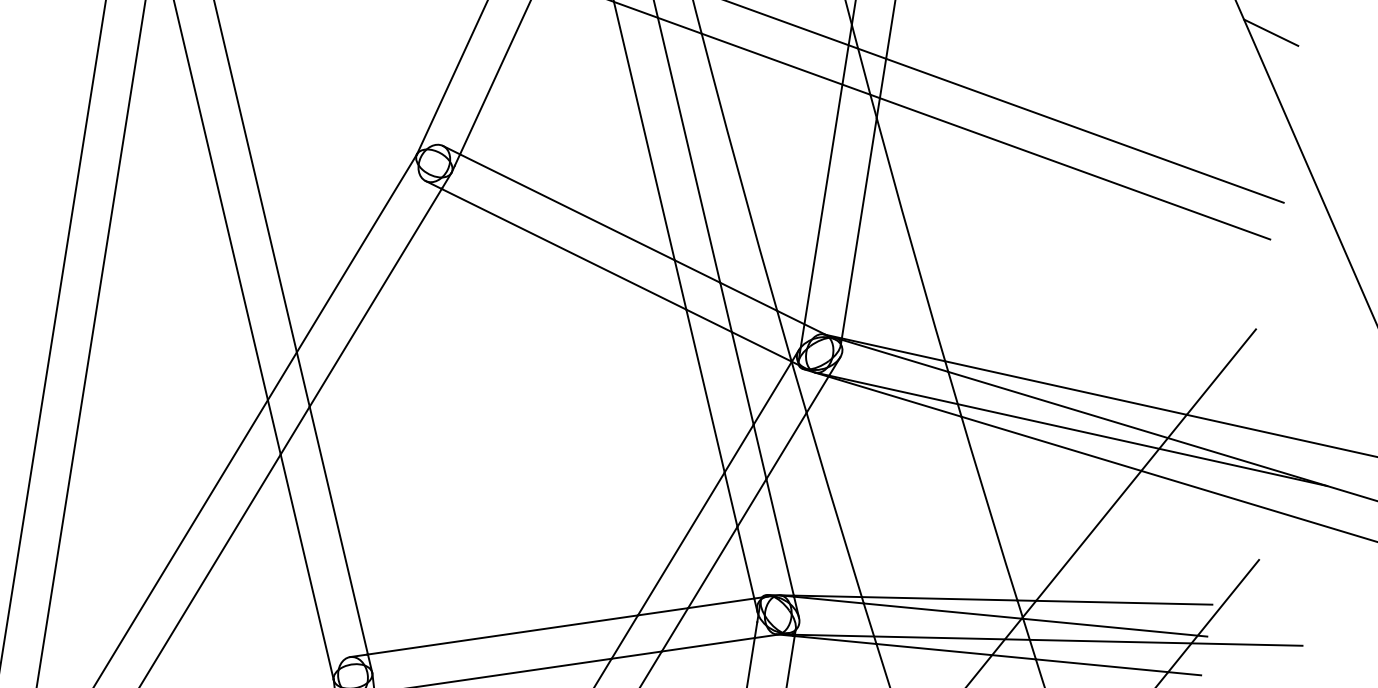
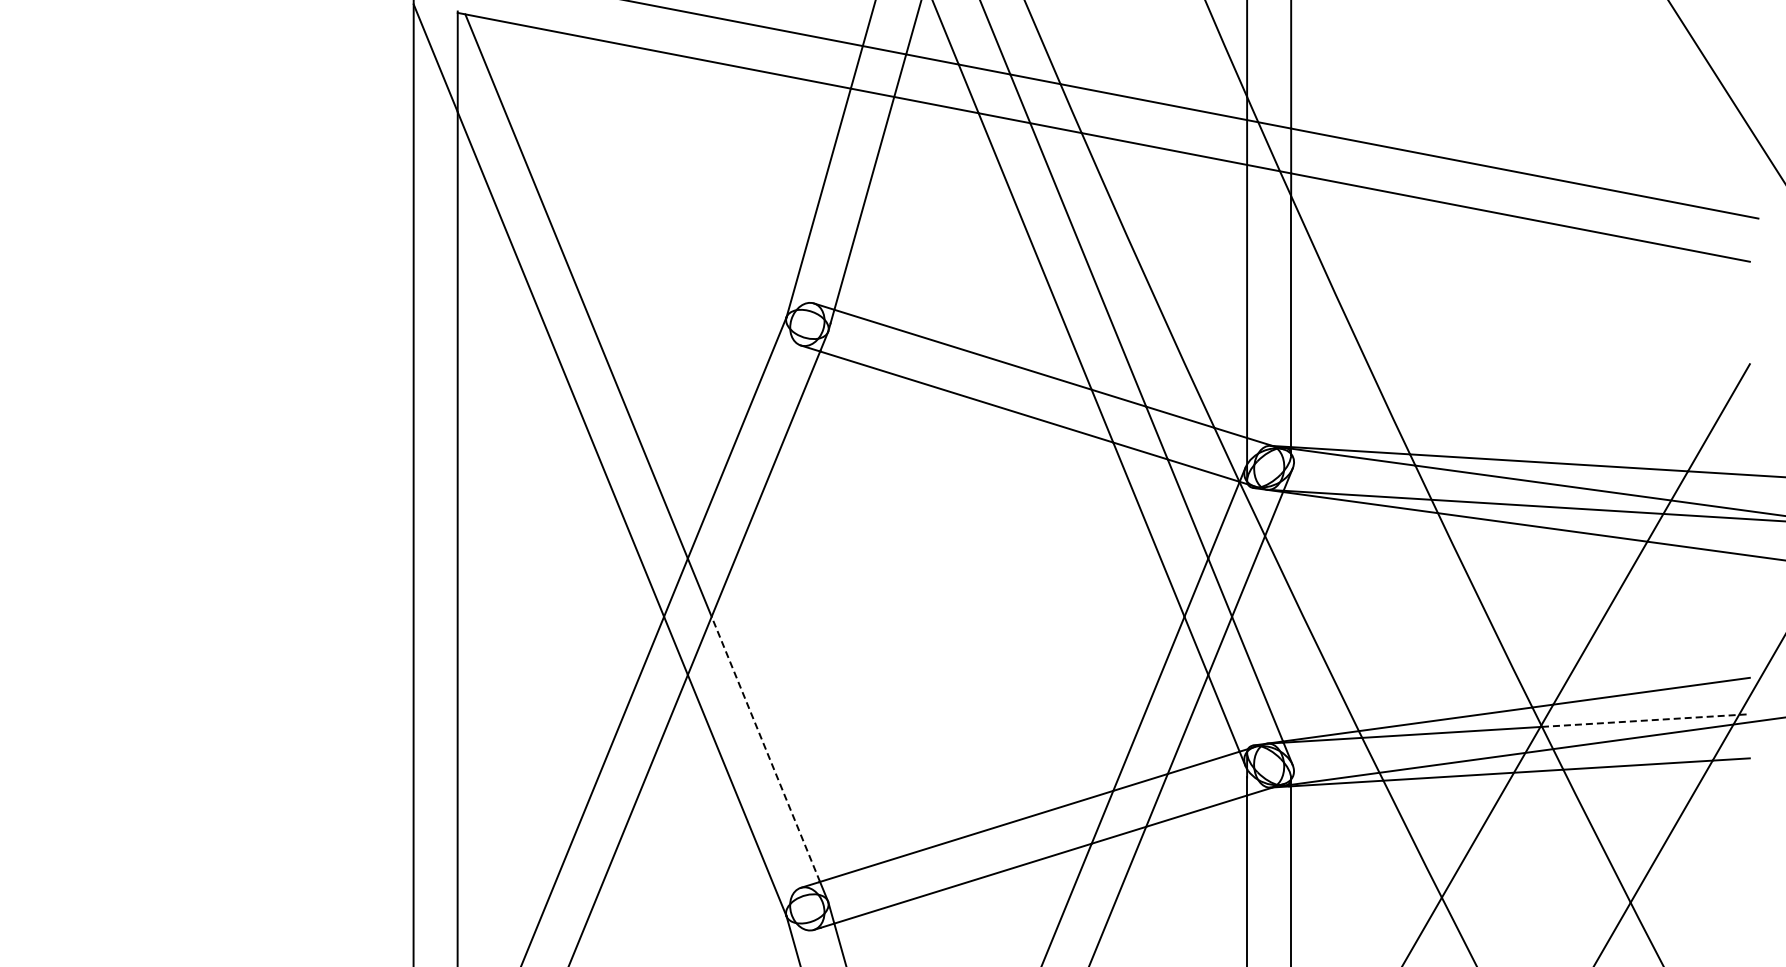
line: (1271, 32) -> (1714, 31), removed
line: (338, 529) -> (765, 748), solid -> dashed
line: (1115, 627) -> (1646, 720), solid -> dashed

